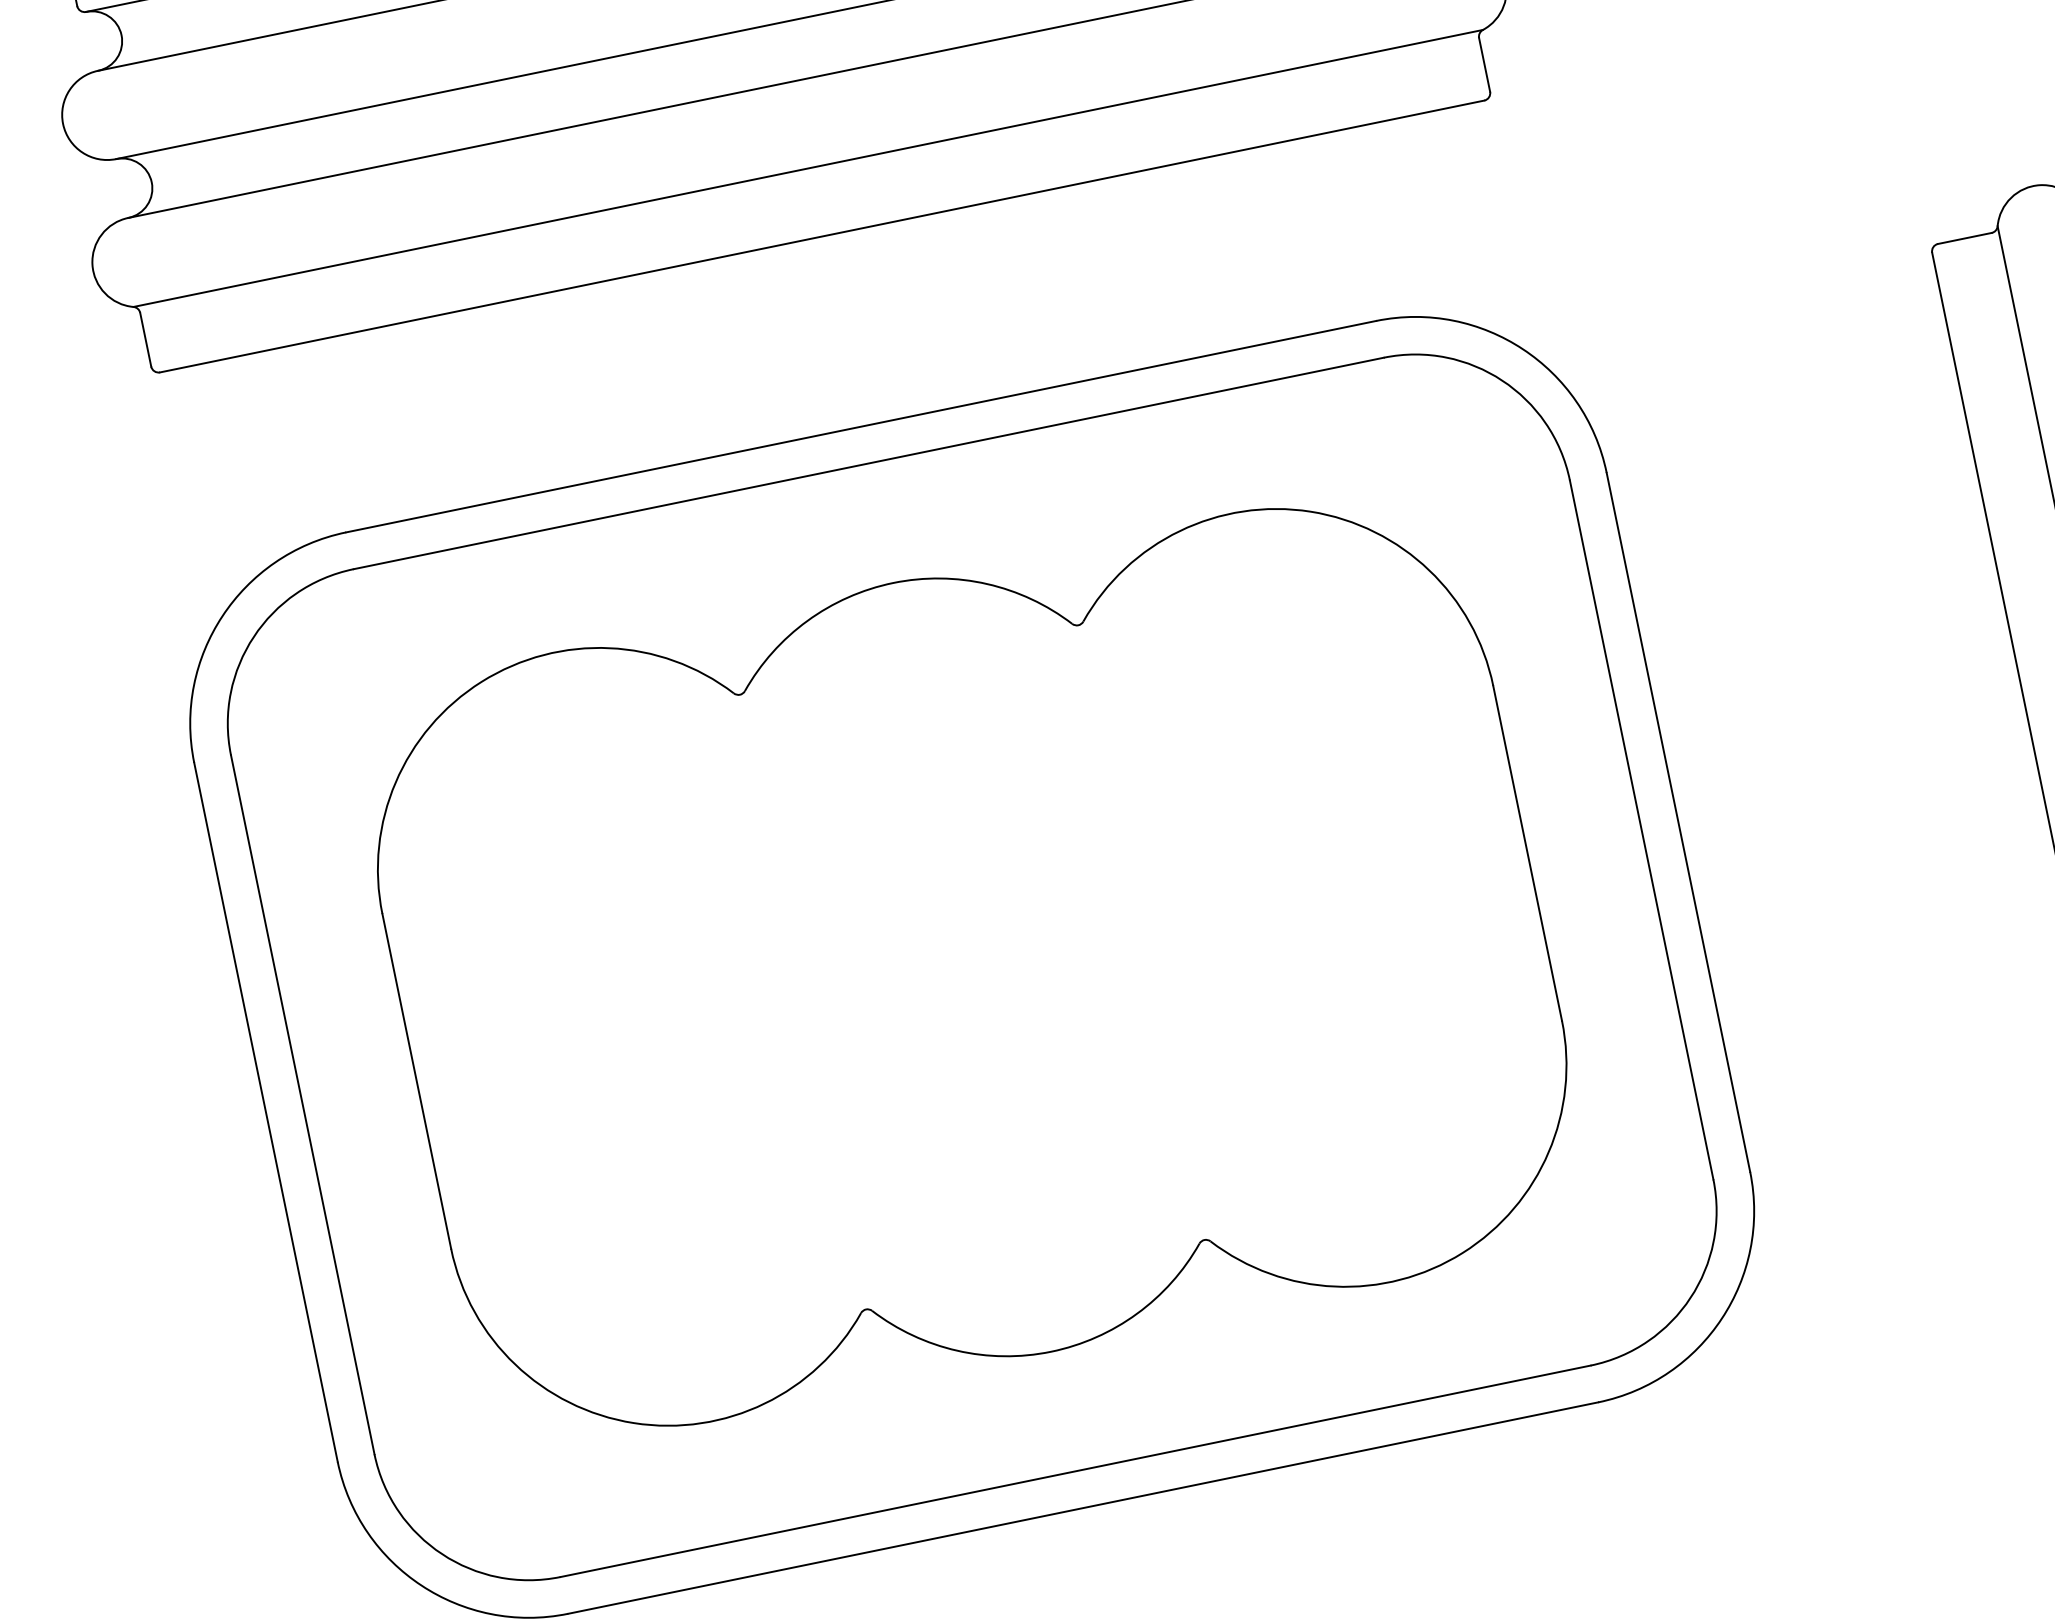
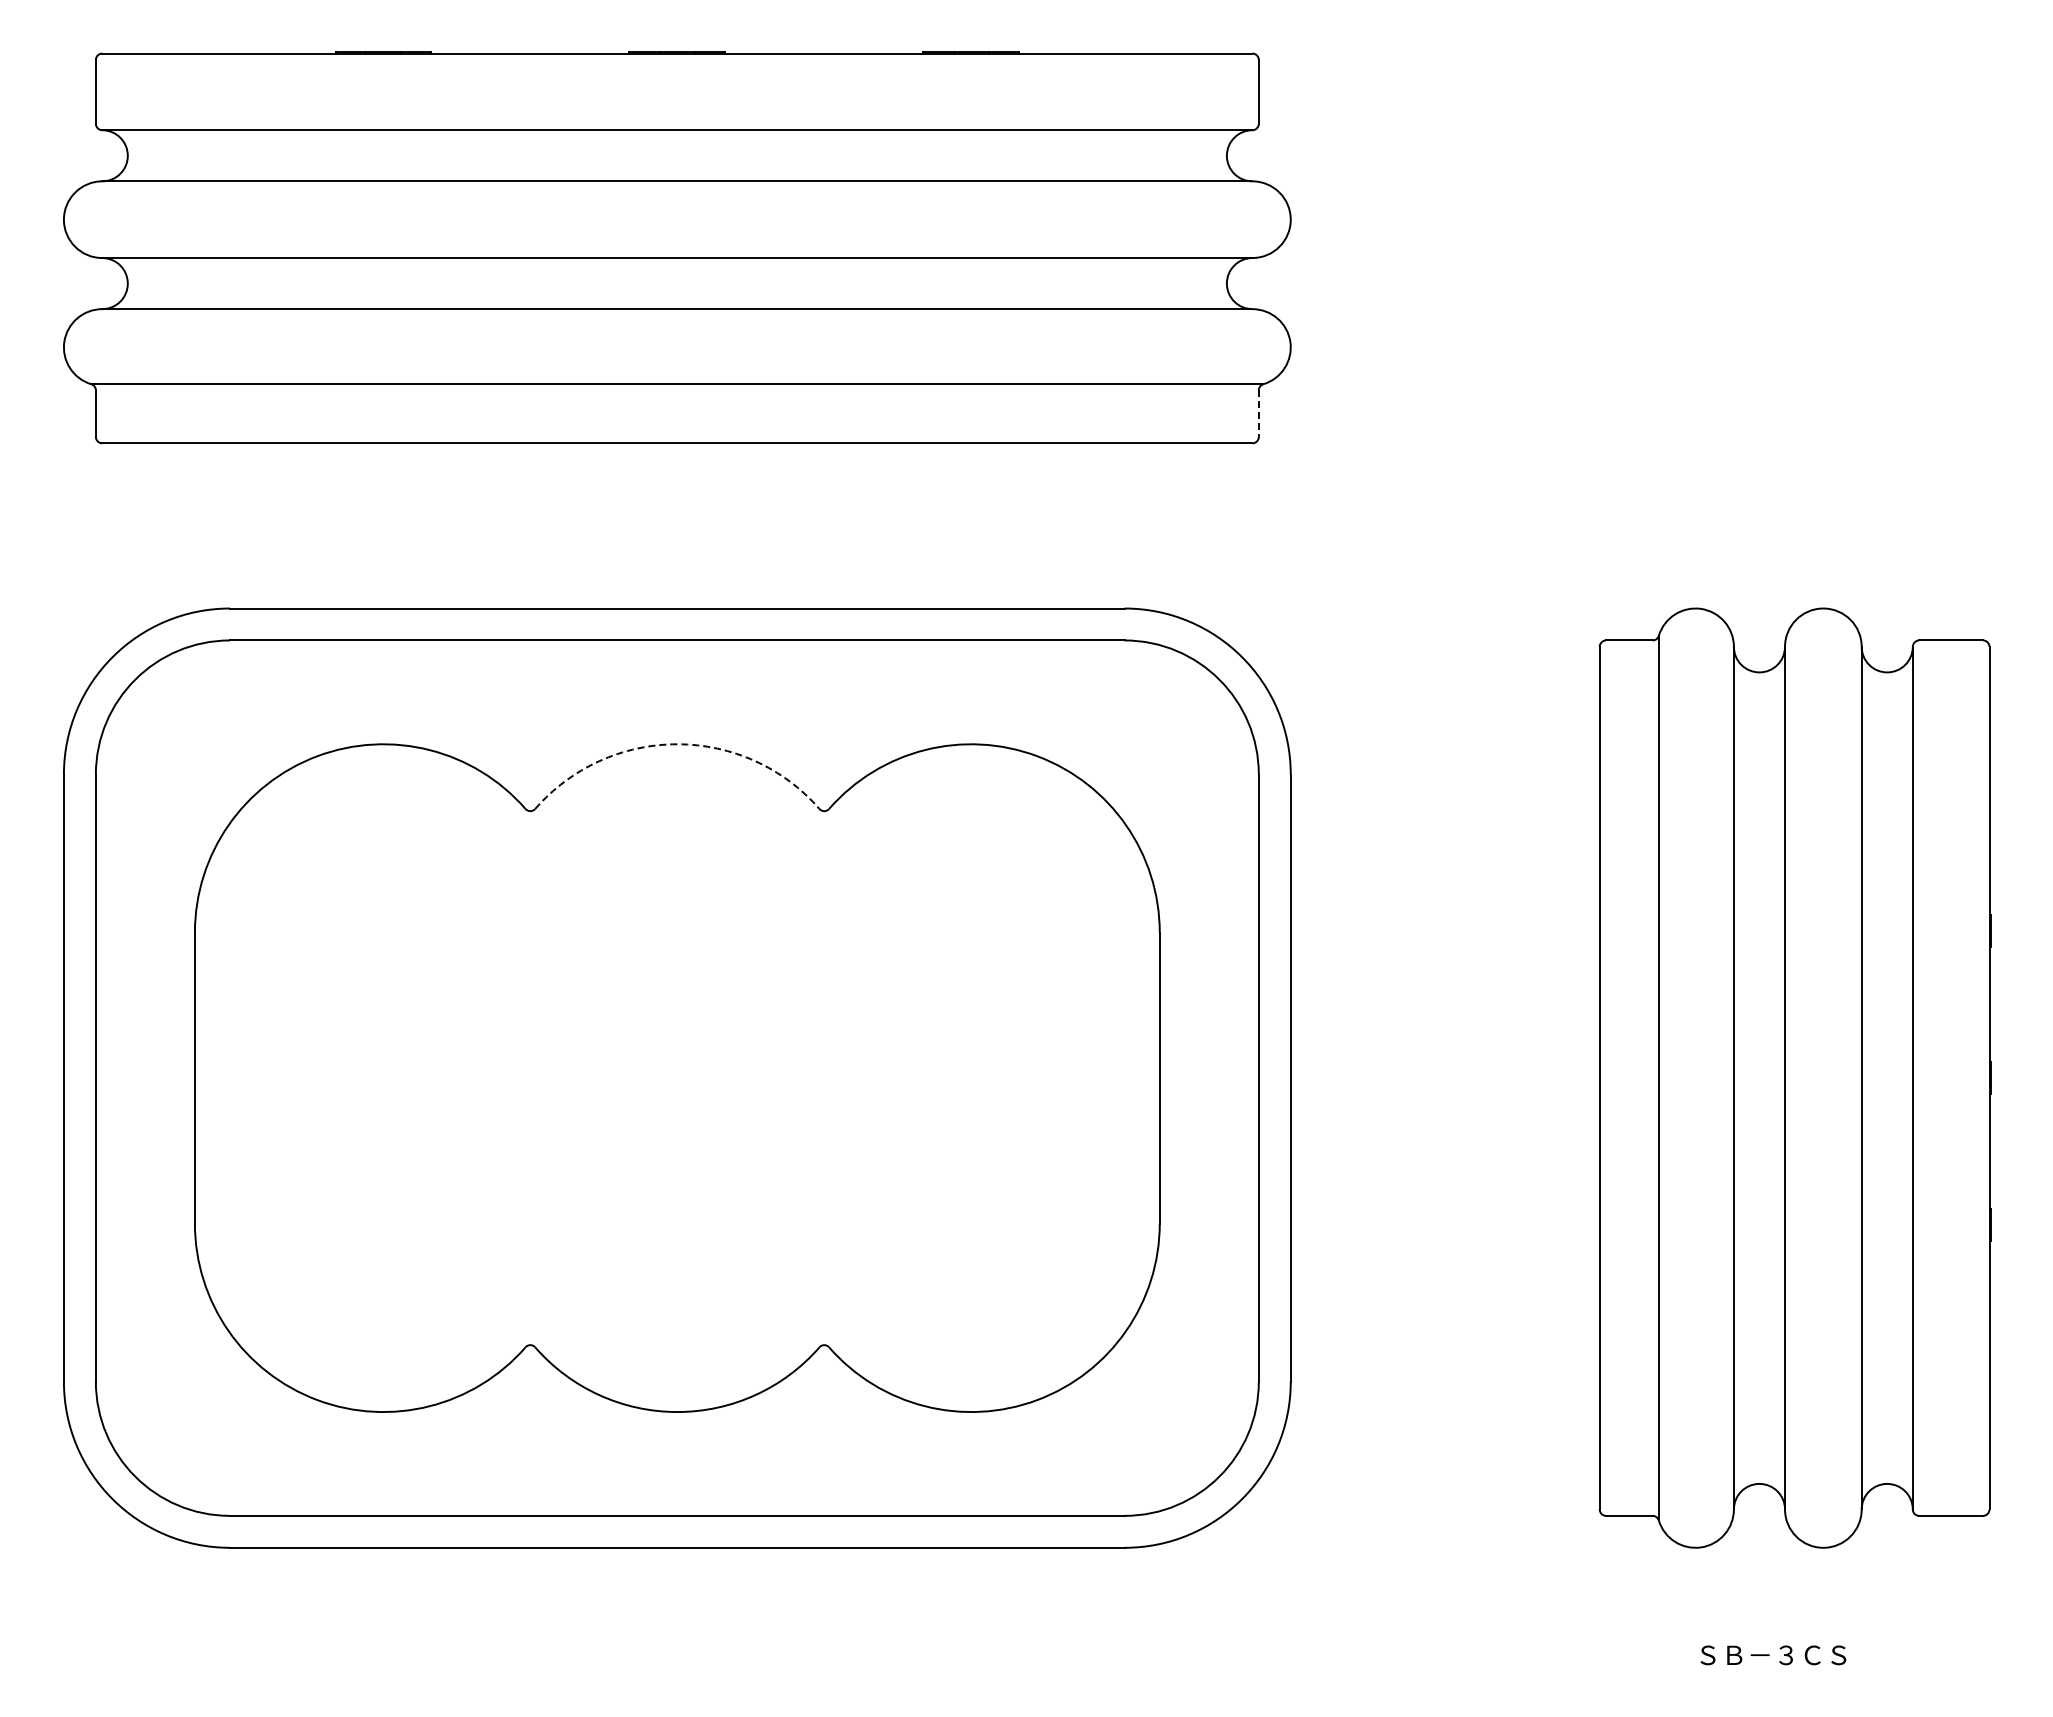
line: (1484, 65) -> (1258, 414), solid -> dashed
arc: (893, 583) -> (677, 744), solid -> dashed

